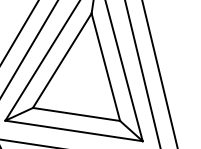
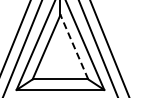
line: (106, 66) -> (74, 46), solid -> dashed

